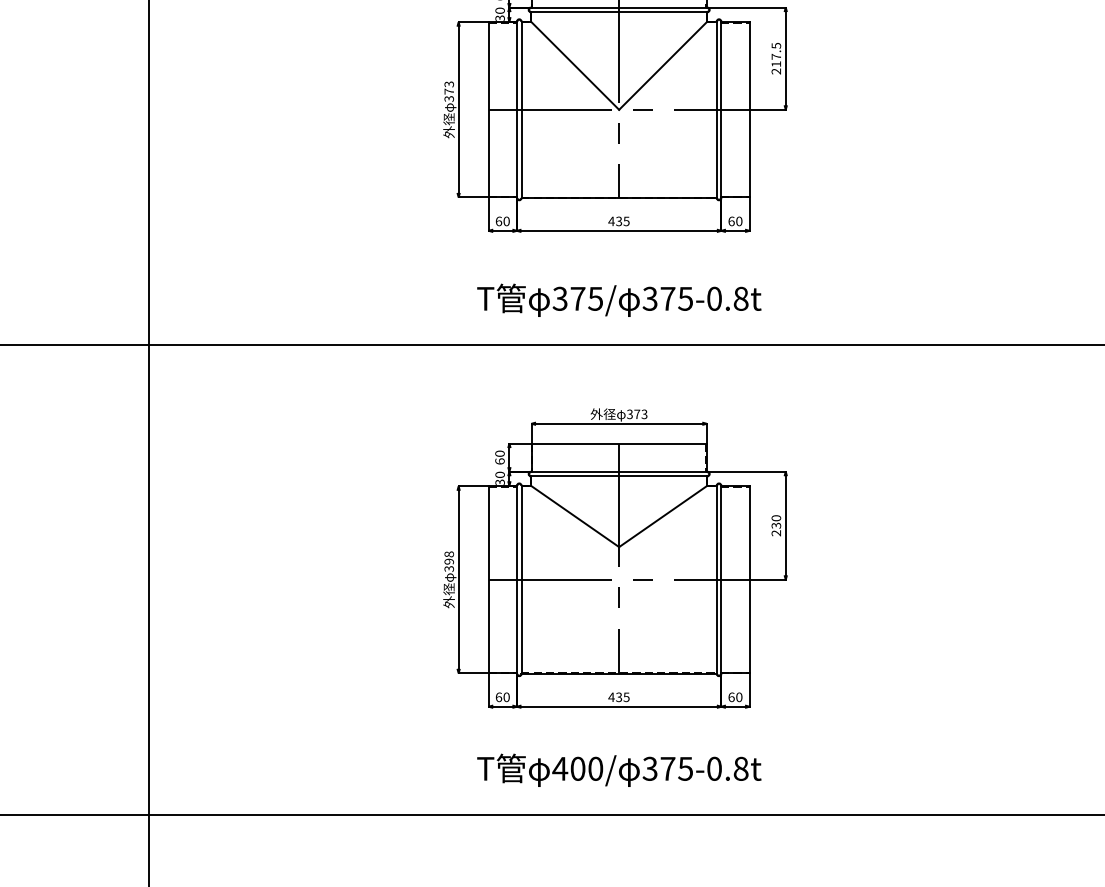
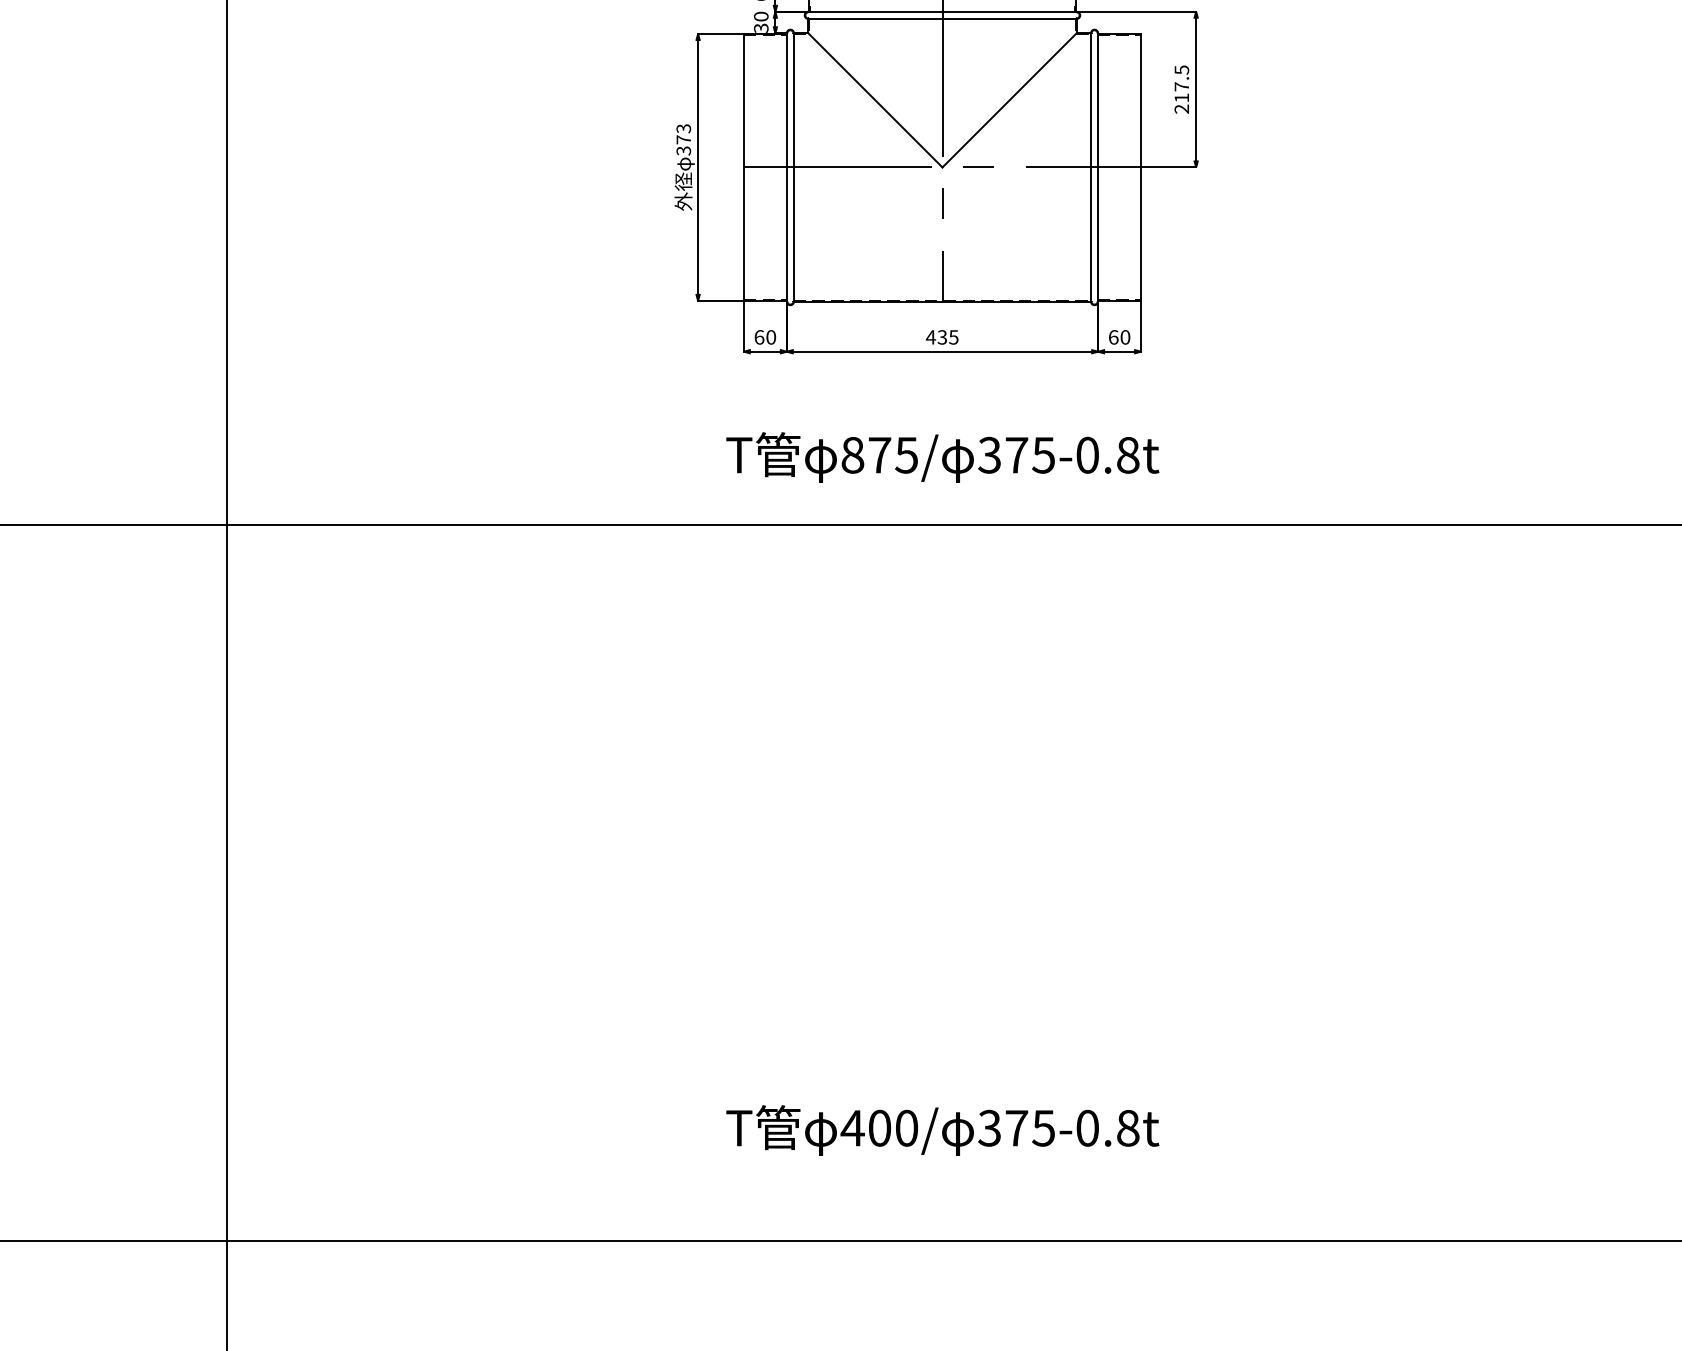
text: (559, 298) -> (851, 454), 375/ -> 875/
part: (615, 558) -> (936, 850), removed
text: (619, 769) -> (943, 1129), moved

